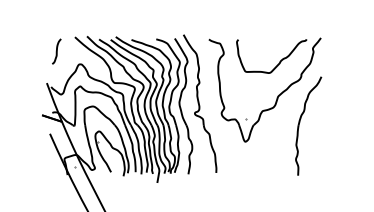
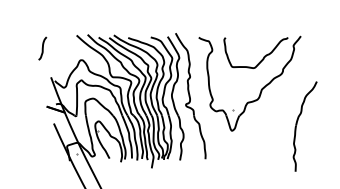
curve: (56, 51) -> (42, 48), moved
part: (300, 122) -> (297, 123), moved

